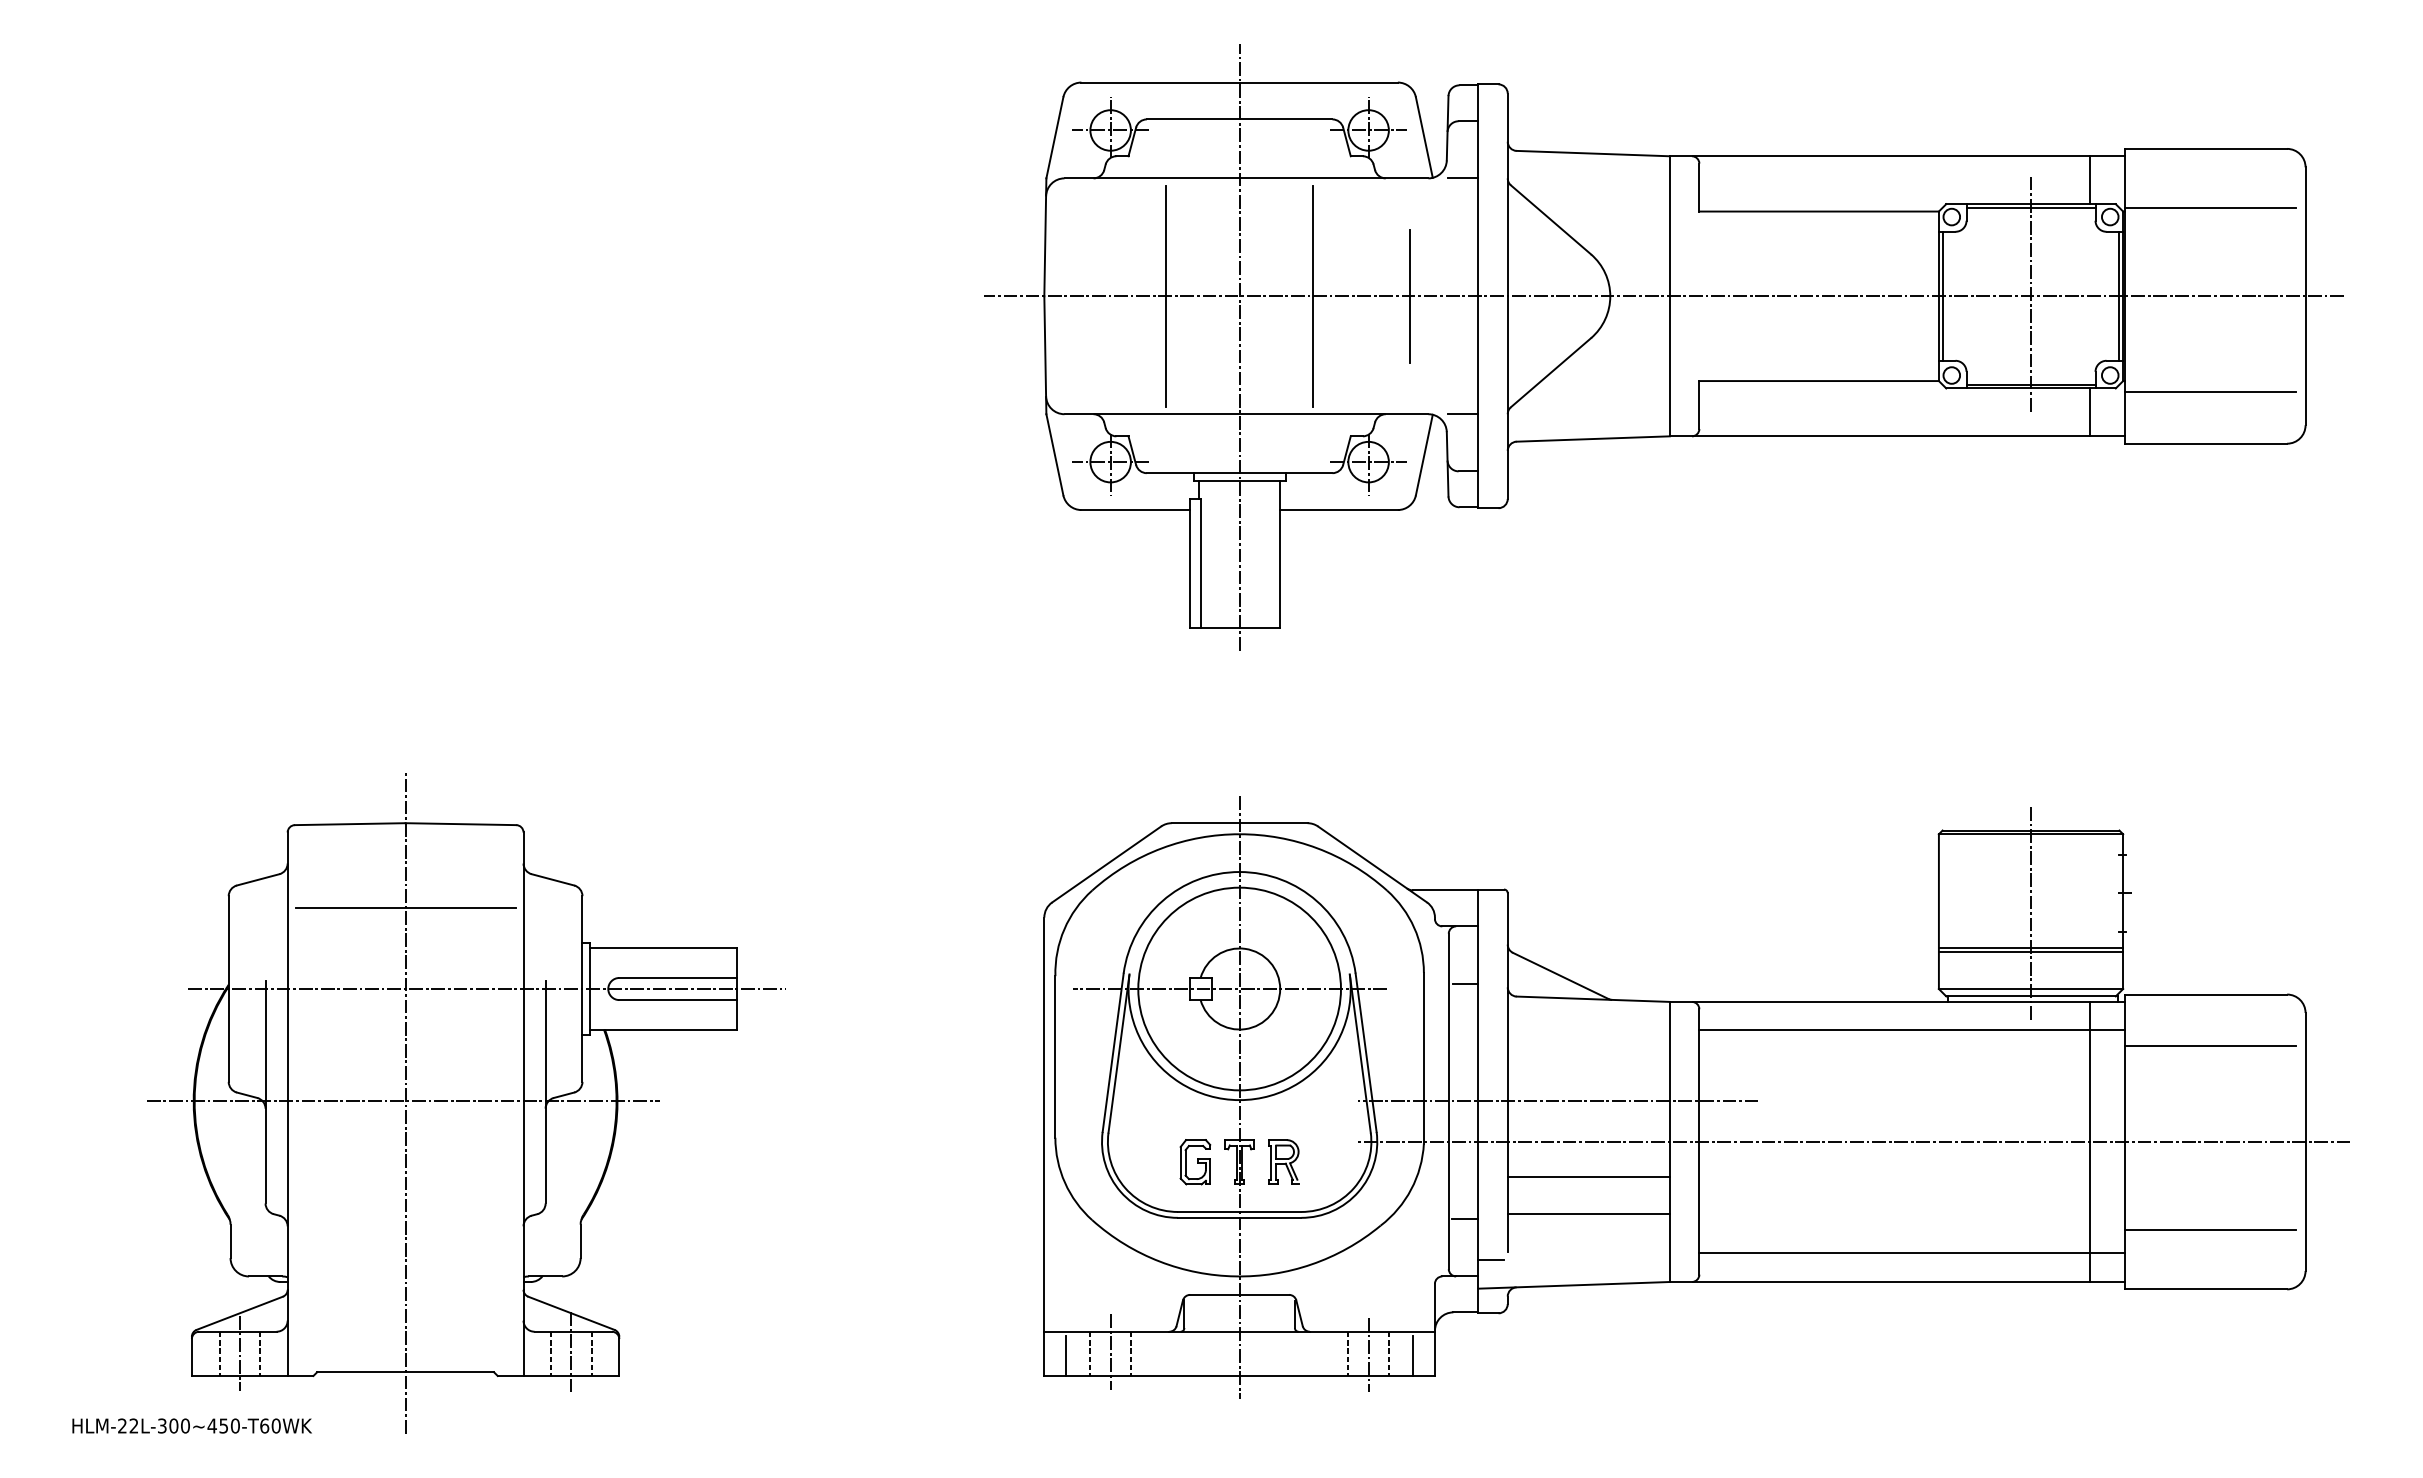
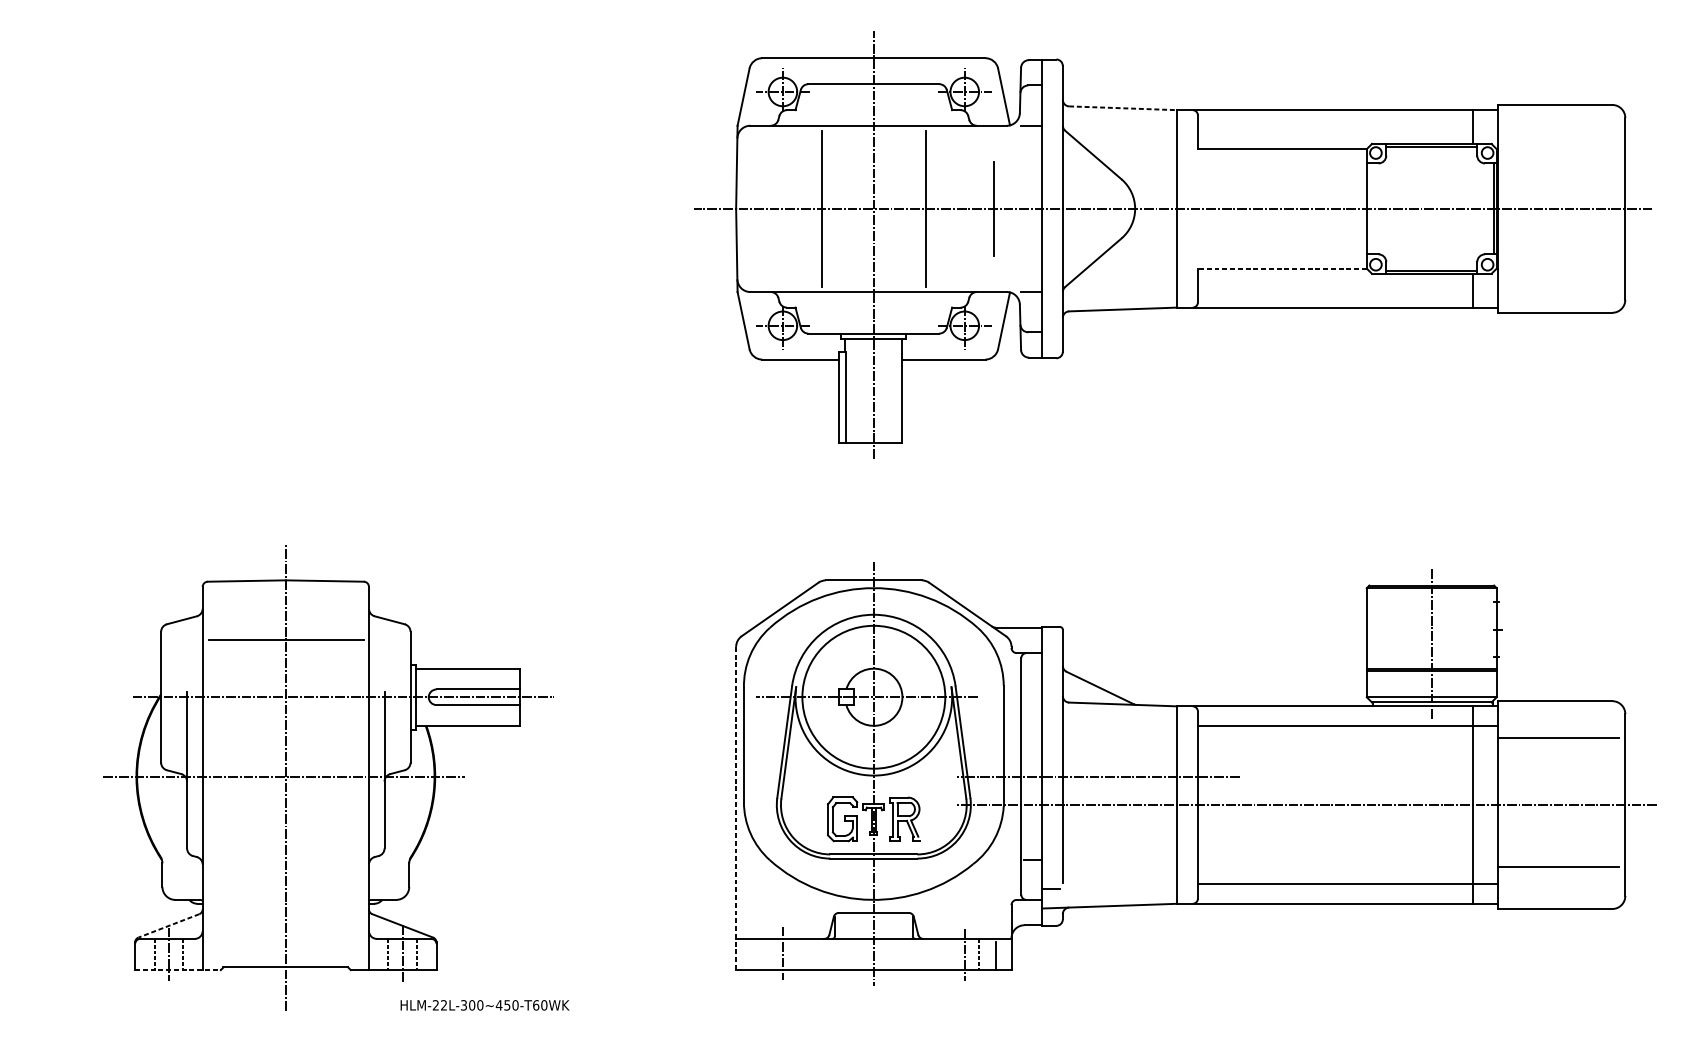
line: (1593, 153) -> (1123, 108), solid -> dashed
line: (2210, 207) -> (1558, 146), removed
line: (2031, 294) -> (1432, 207), removed
line: (1942, 295) -> (1369, 208), removed
line: (1819, 381) -> (1282, 268), solid -> dashed
line: (2210, 392) -> (1558, 276), removed
line: (1465, 983) -> (1033, 693), removed
line: (1044, 1147) -> (736, 808), solid -> dashed
part: (1283, 1161) -> (904, 818), size x1.4
part: (1195, 1162) -> (842, 819), size x1.4
line: (1588, 1176) -> (1119, 829), removed
line: (1588, 1214) -> (1119, 856), removed
line: (239, 1313) -> (168, 926), solid -> dashed
line: (1090, 1353) -> (768, 954), removed
line: (1130, 1353) -> (796, 954), removed
line: (1348, 1353) -> (950, 954), removed
line: (1066, 1355) -> (751, 955), removed
line: (252, 1375) -> (177, 969), solid -> dashed
text: (191, 1425) -> (484, 1004), moved

